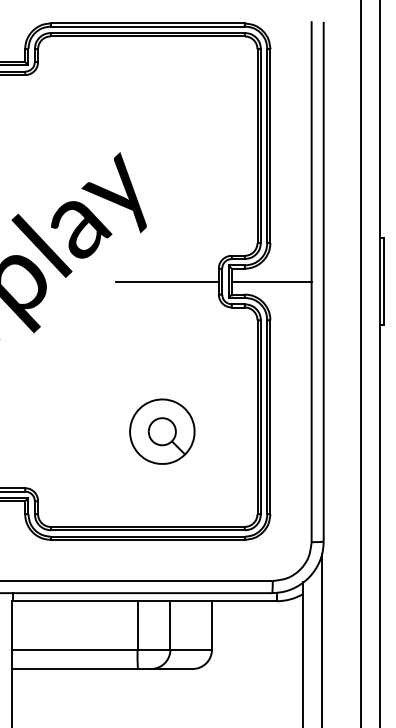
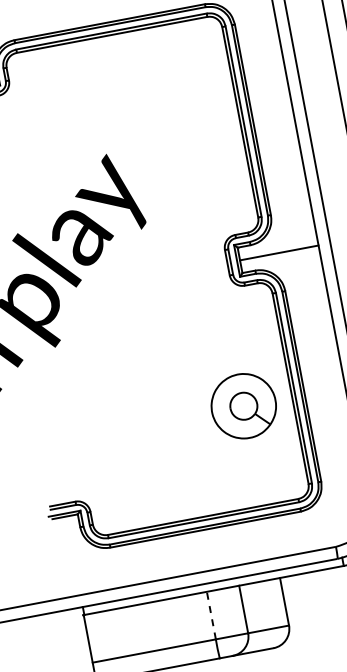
line: (166, 281) -> (175, 272), removed
part: (162, 431) -> (243, 405), moved
line: (137, 624) -> (211, 614), solid -> dashed

